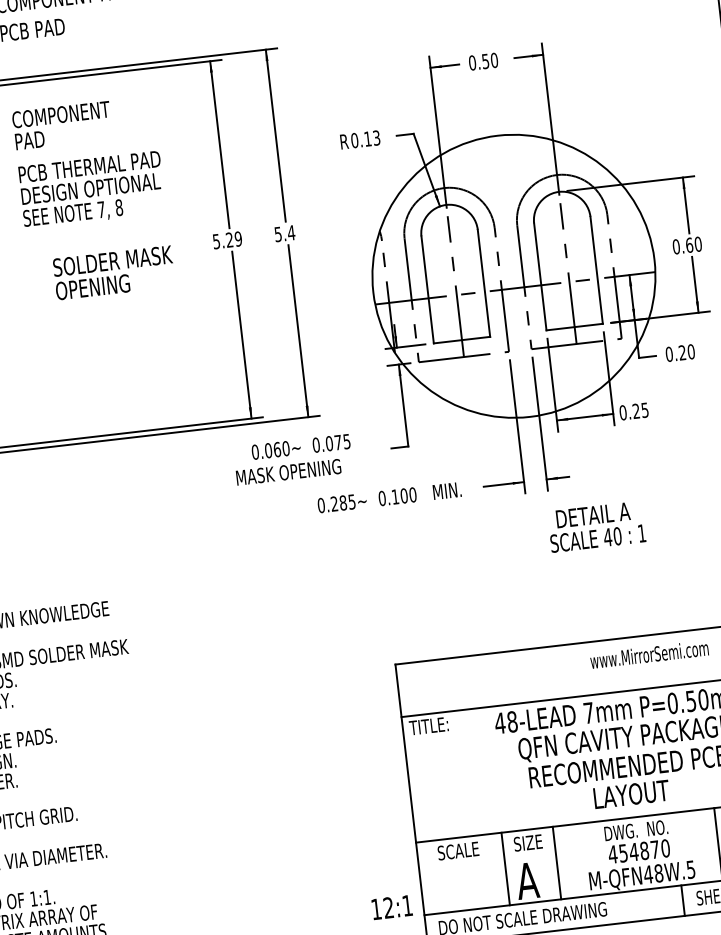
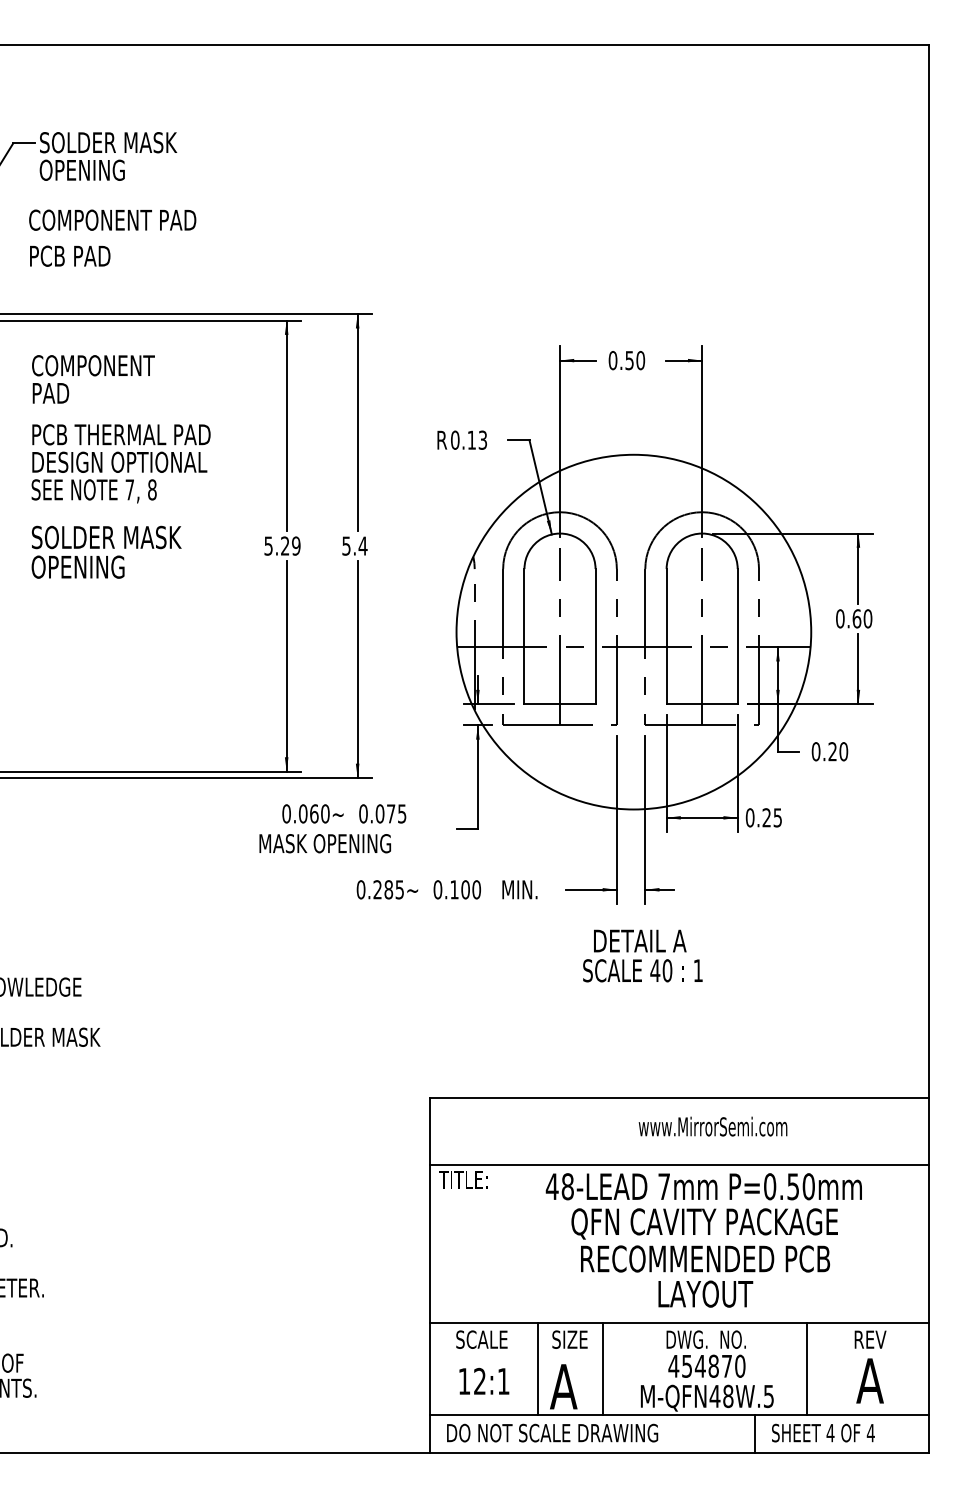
text: (113, 272) -> (106, 551), moved
text: (596, 526) -> (642, 955), moved
text: (648, 654) -> (712, 1126), moved
text: (392, 906) -> (484, 1380), moved

